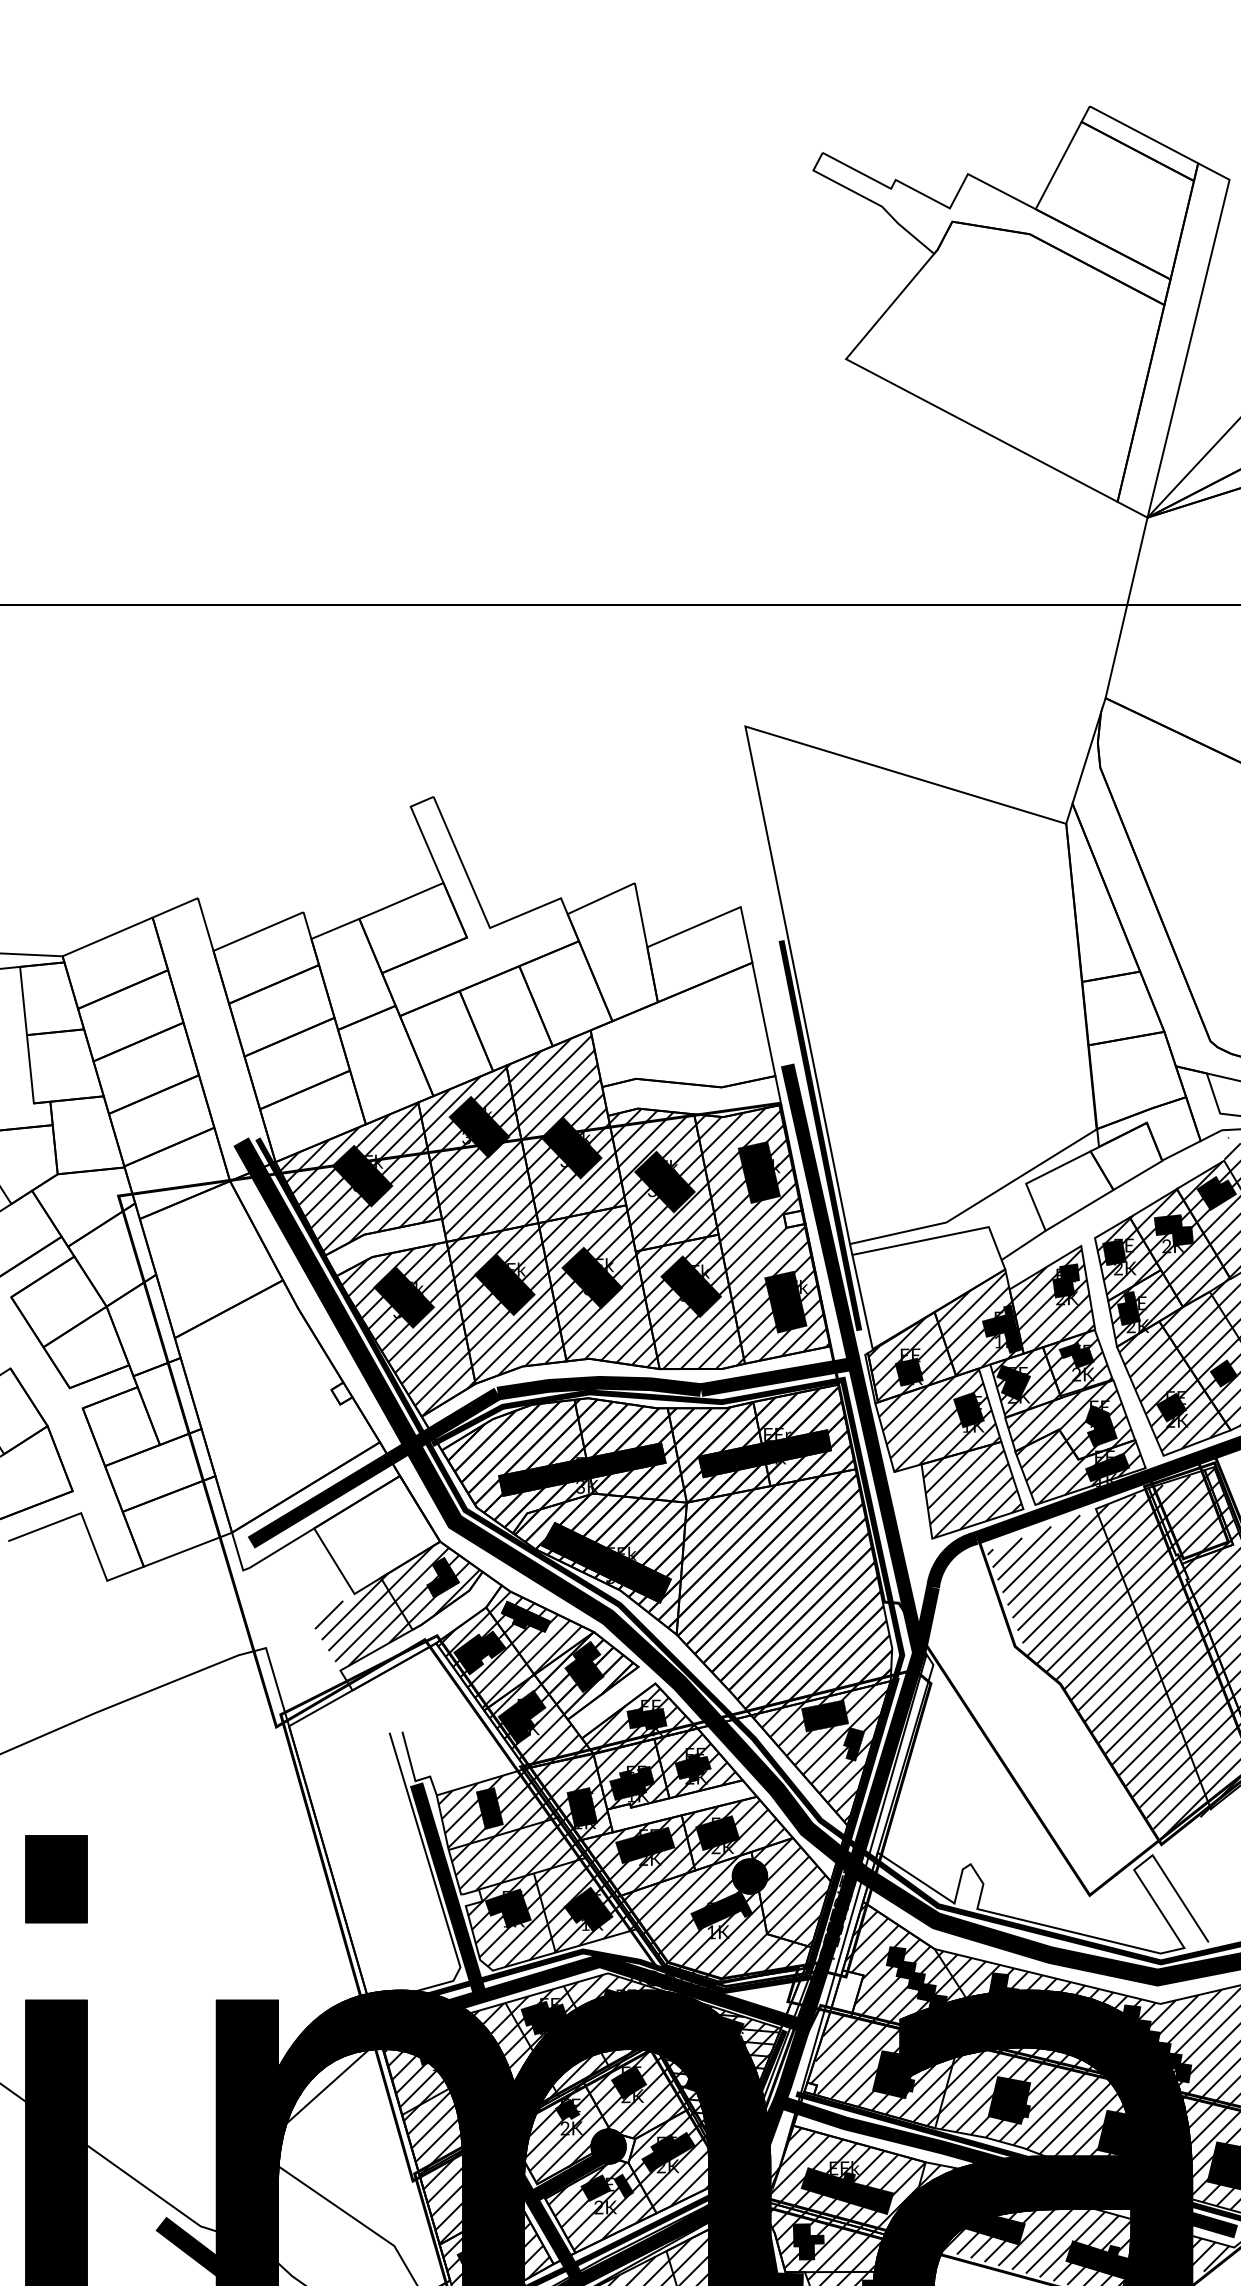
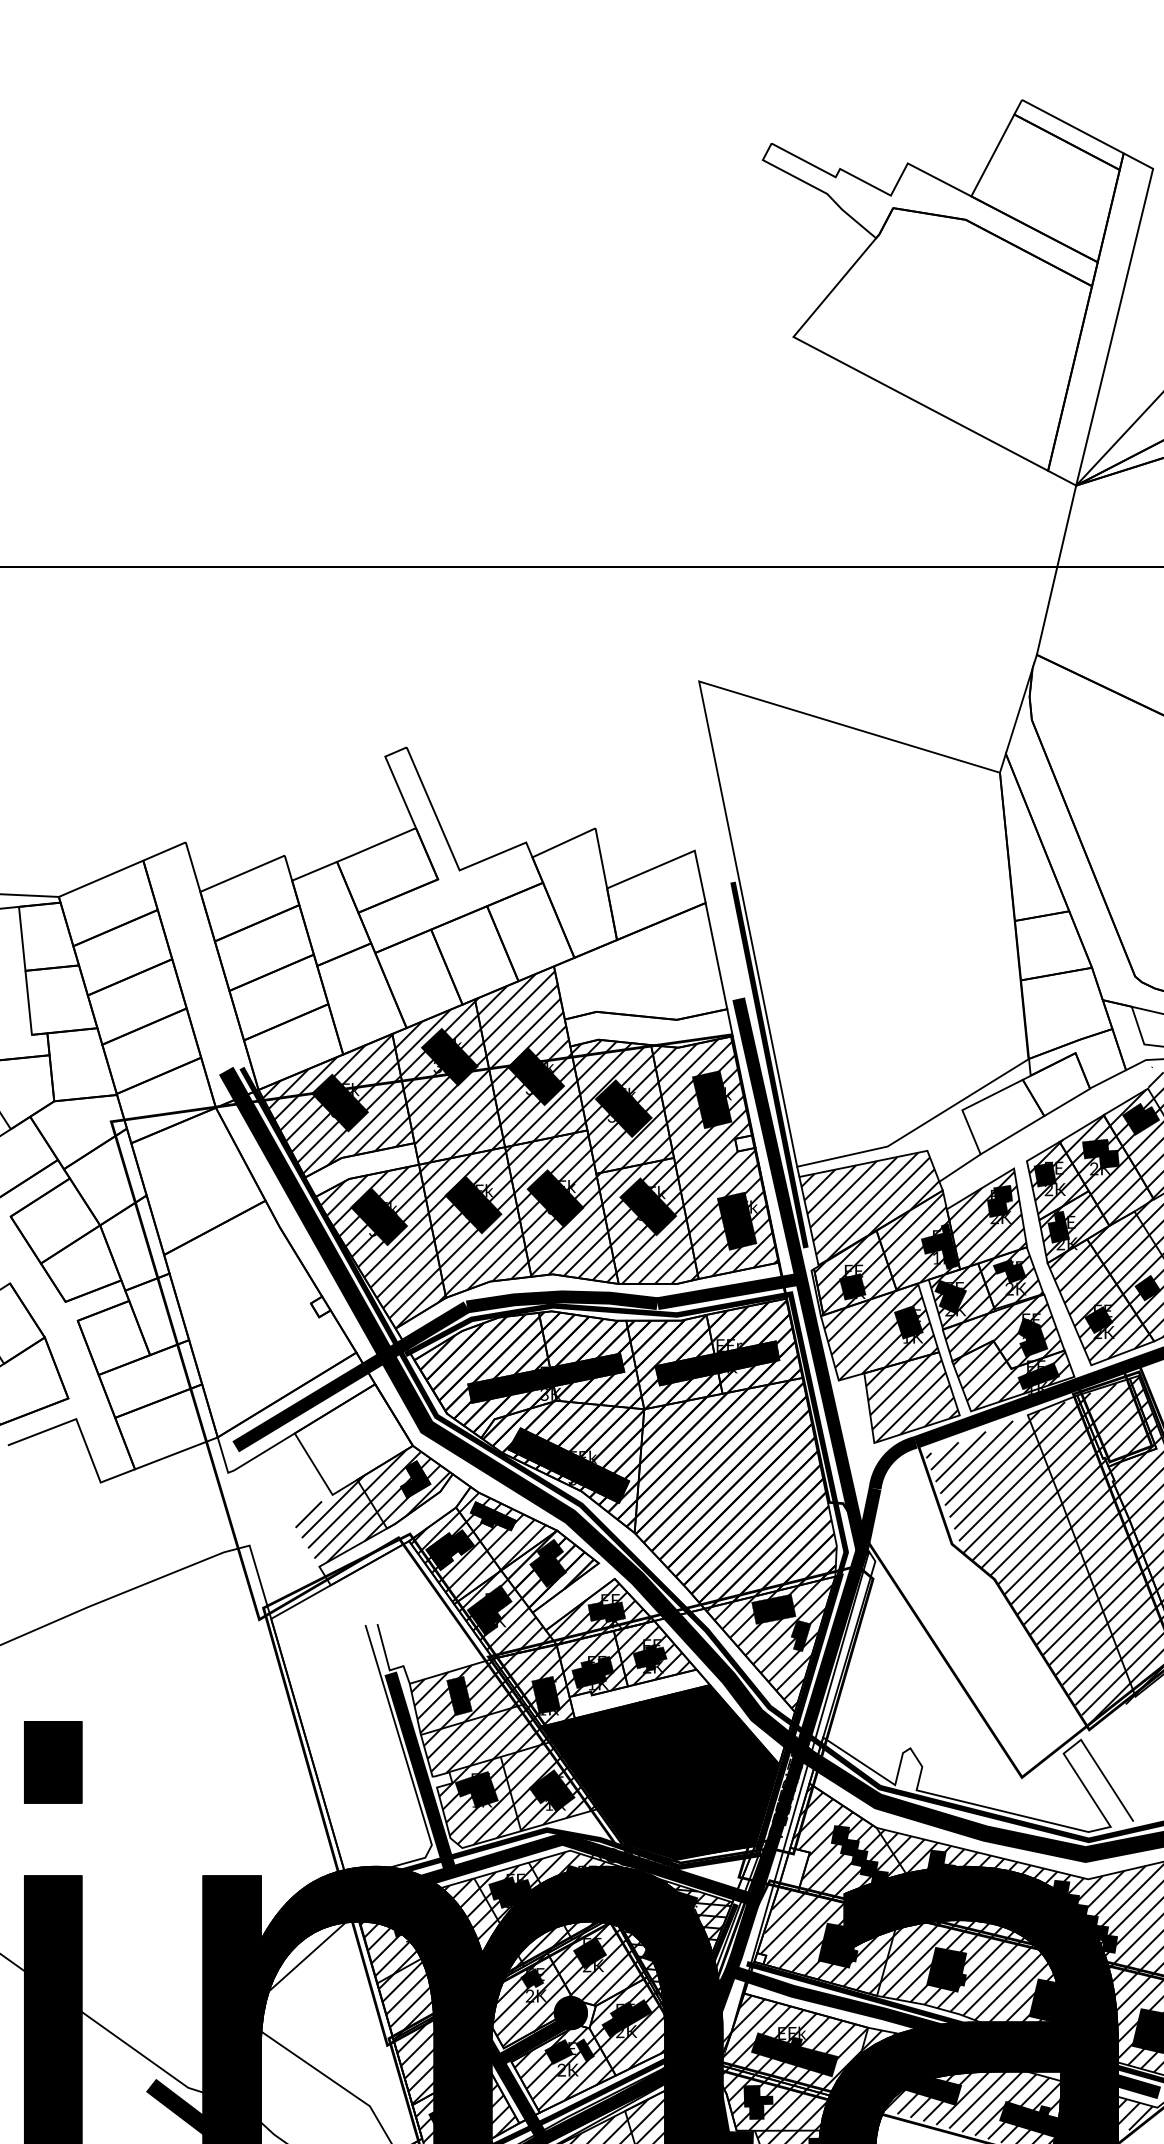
hatch: (927, 1286) -> (869, 1206), added
fill: (703, 1889) -> (659, 1771), added

